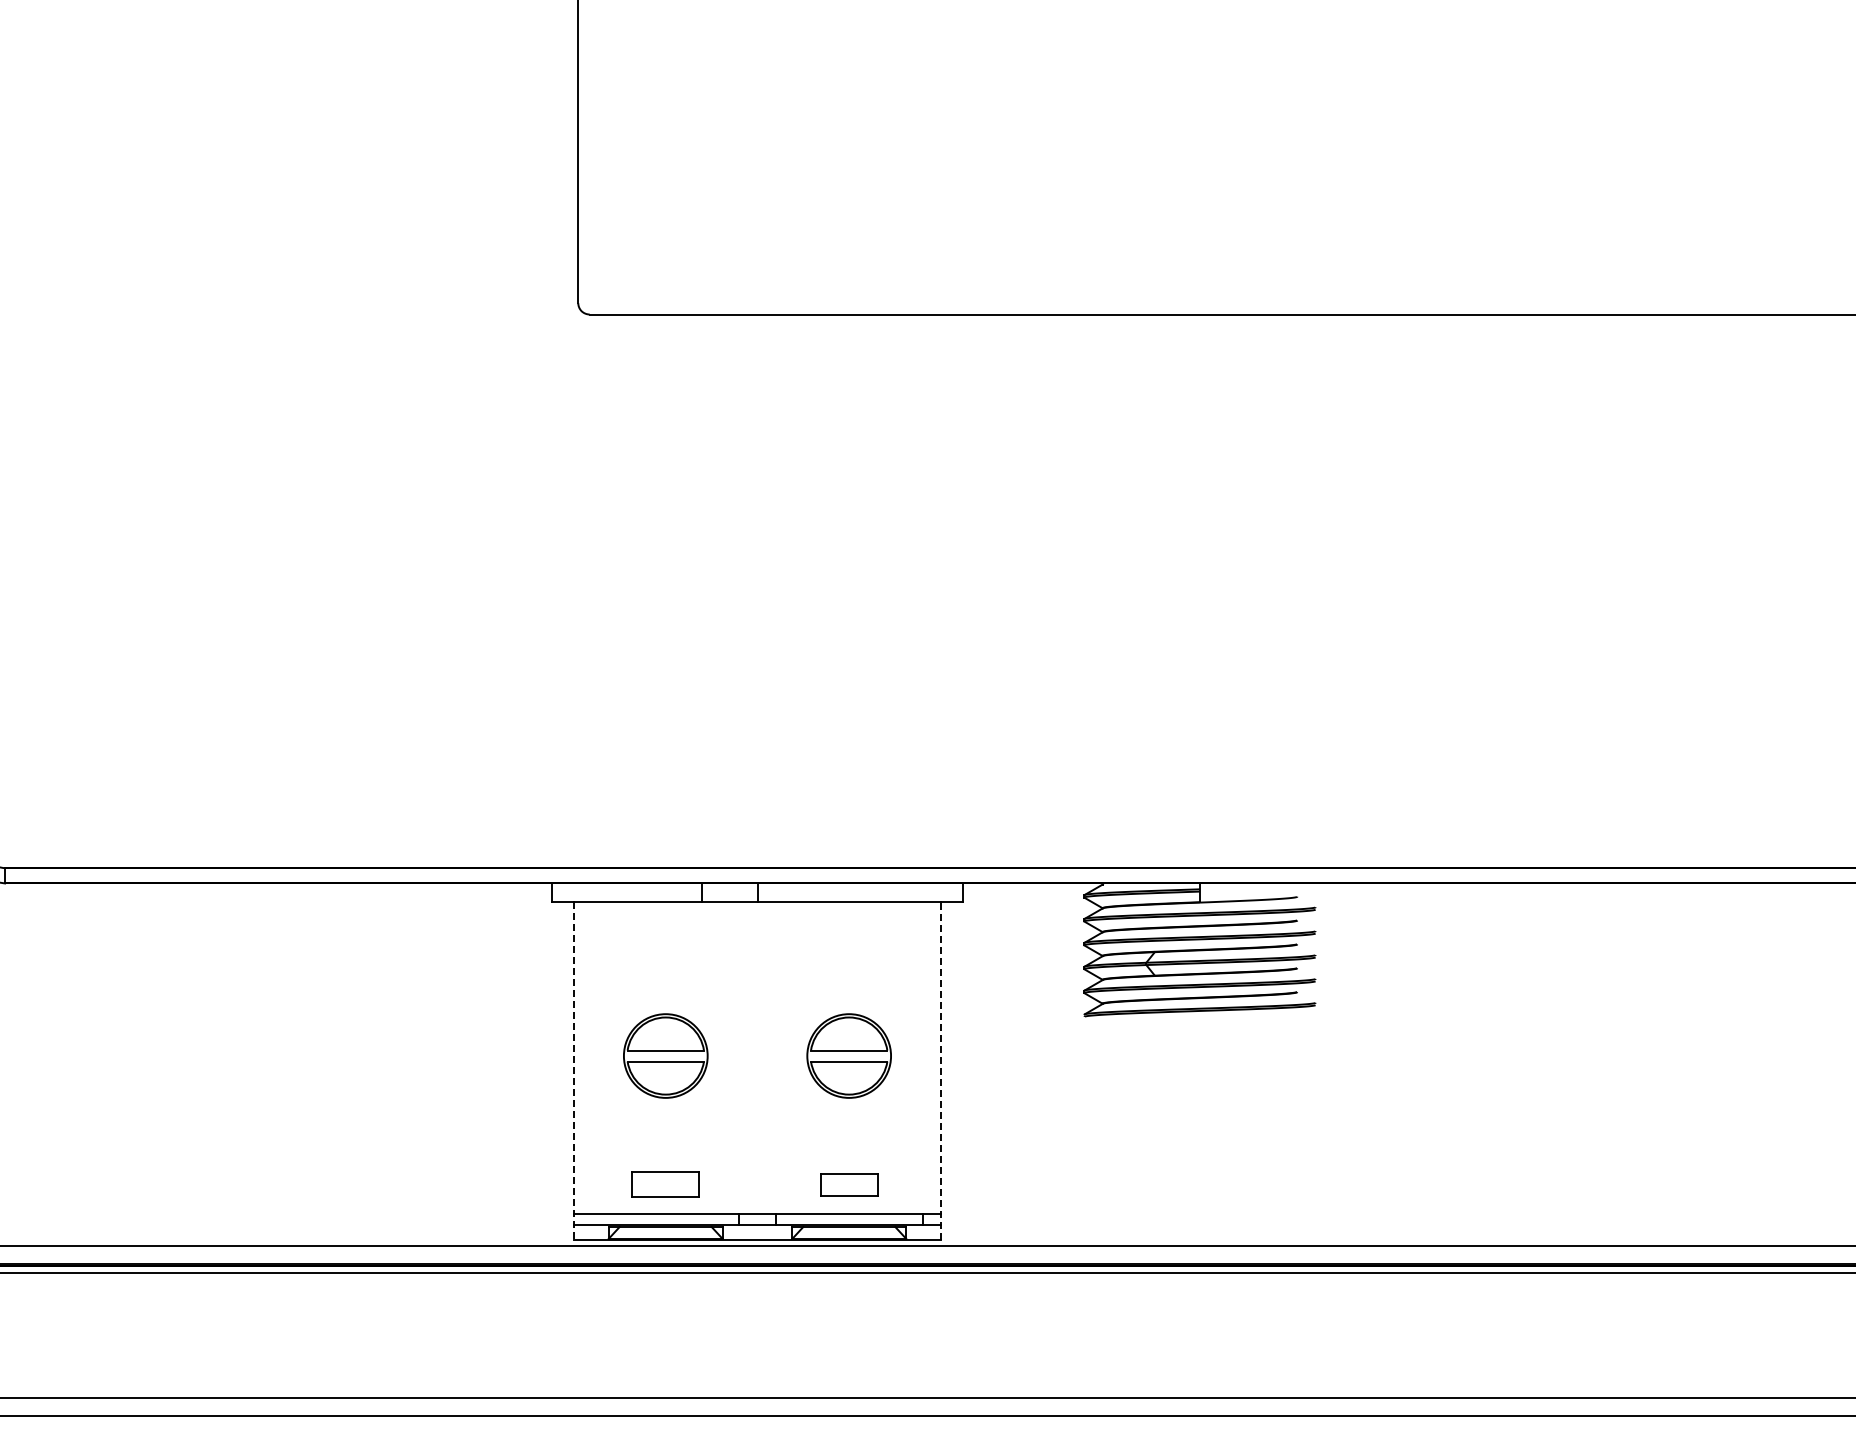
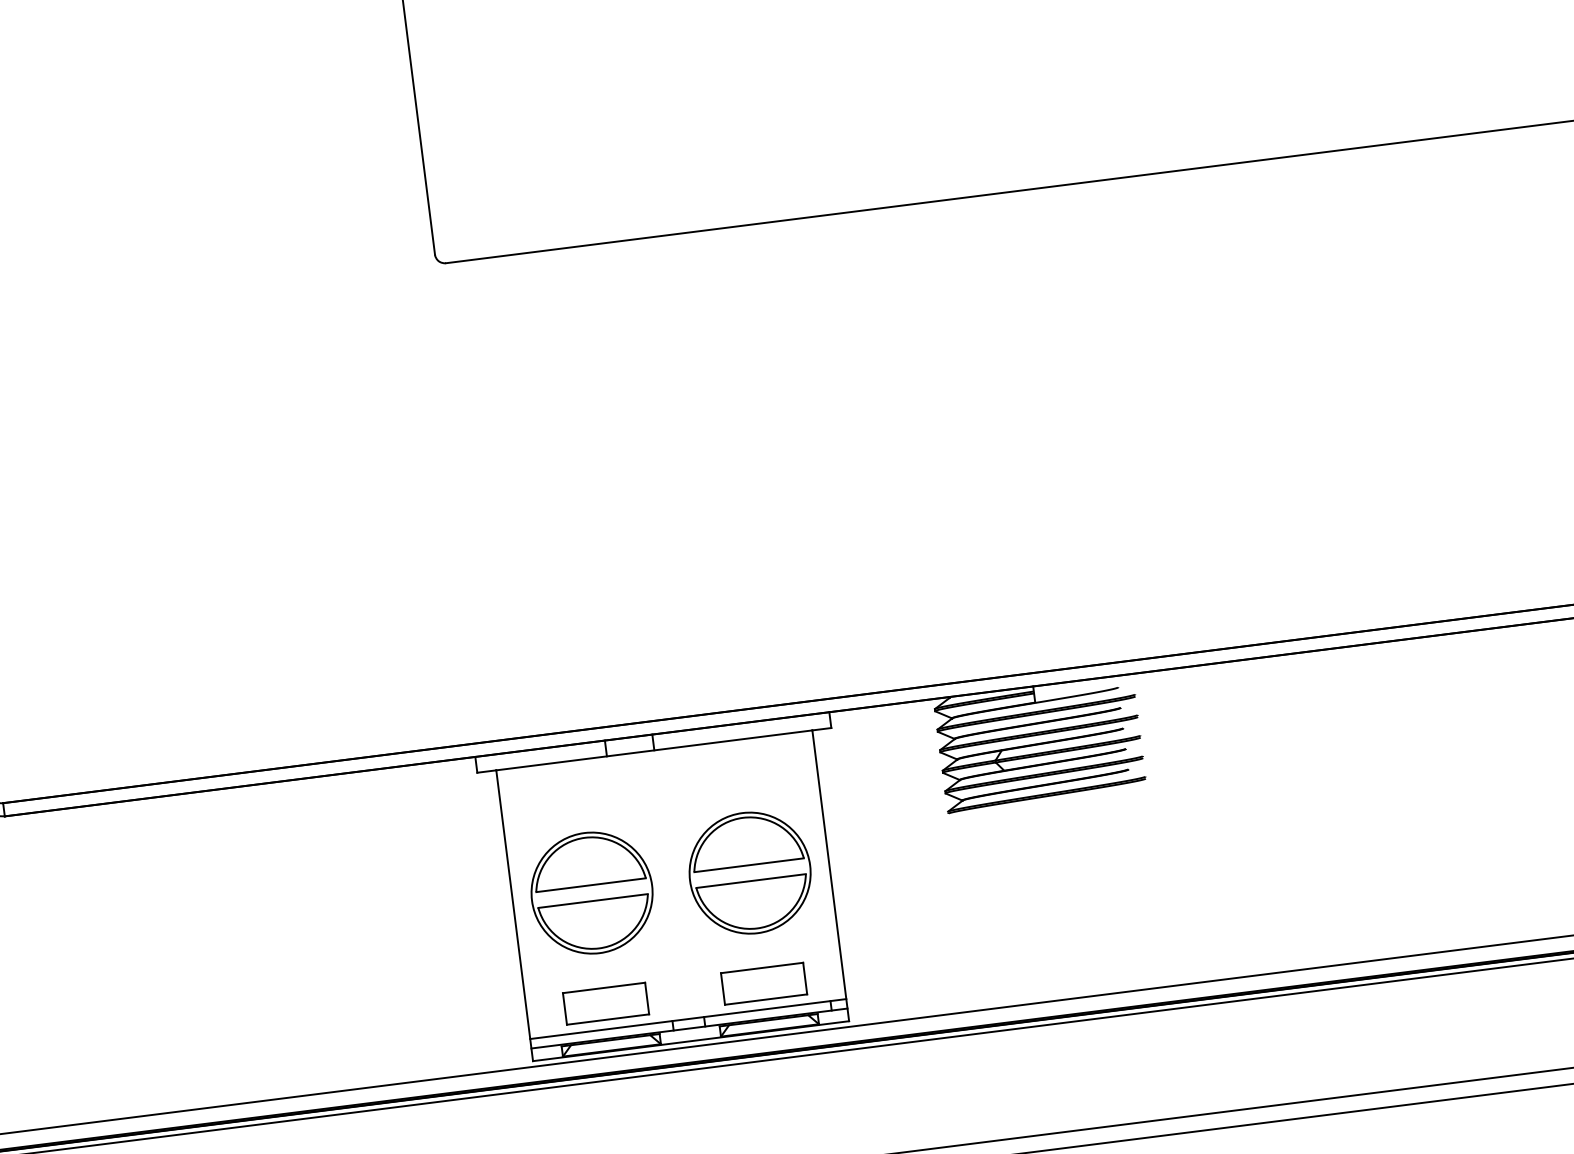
part: (665, 1055) -> (591, 892), size x1.67
part: (848, 1055) -> (749, 872), size x1.67
line: (573, 1070) -> (514, 915), dashed -> solid
line: (941, 1070) -> (831, 875), dashed -> solid
part: (665, 1184) -> (605, 1003), size x1.43
part: (849, 1184) -> (764, 983), size x1.67

